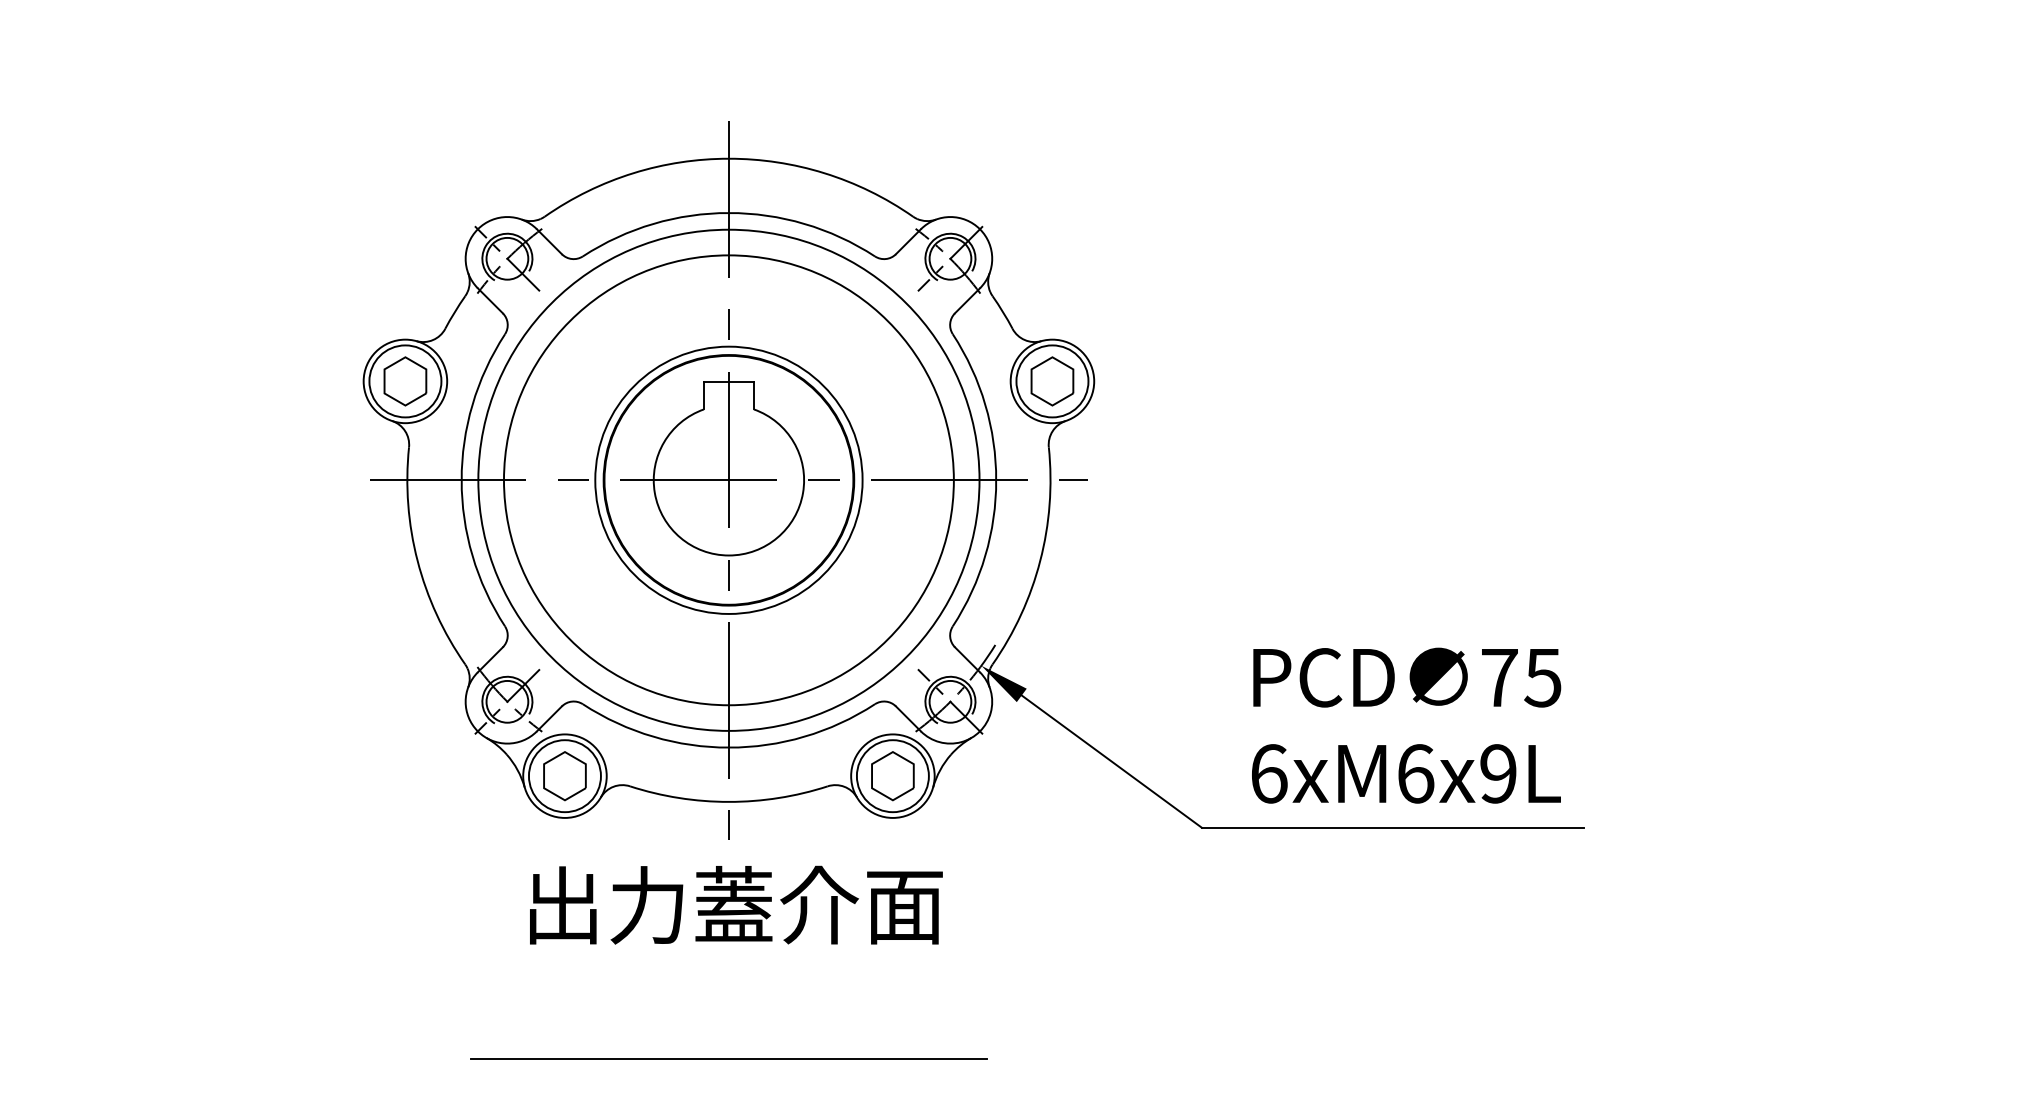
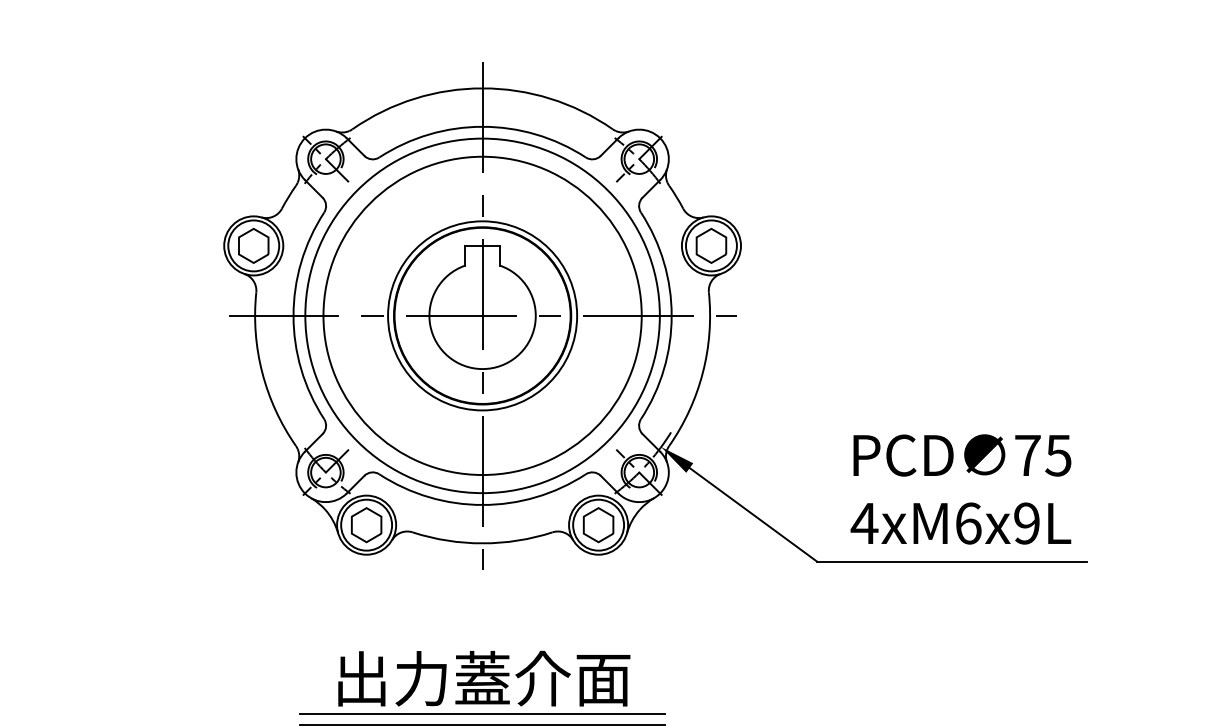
text: (1268, 773) -> (864, 523), 6xM6x9L -> 4xM6x9L
text: (736, 904) -> (484, 678), moved
line: (728, 1042) -> (482, 713), added

